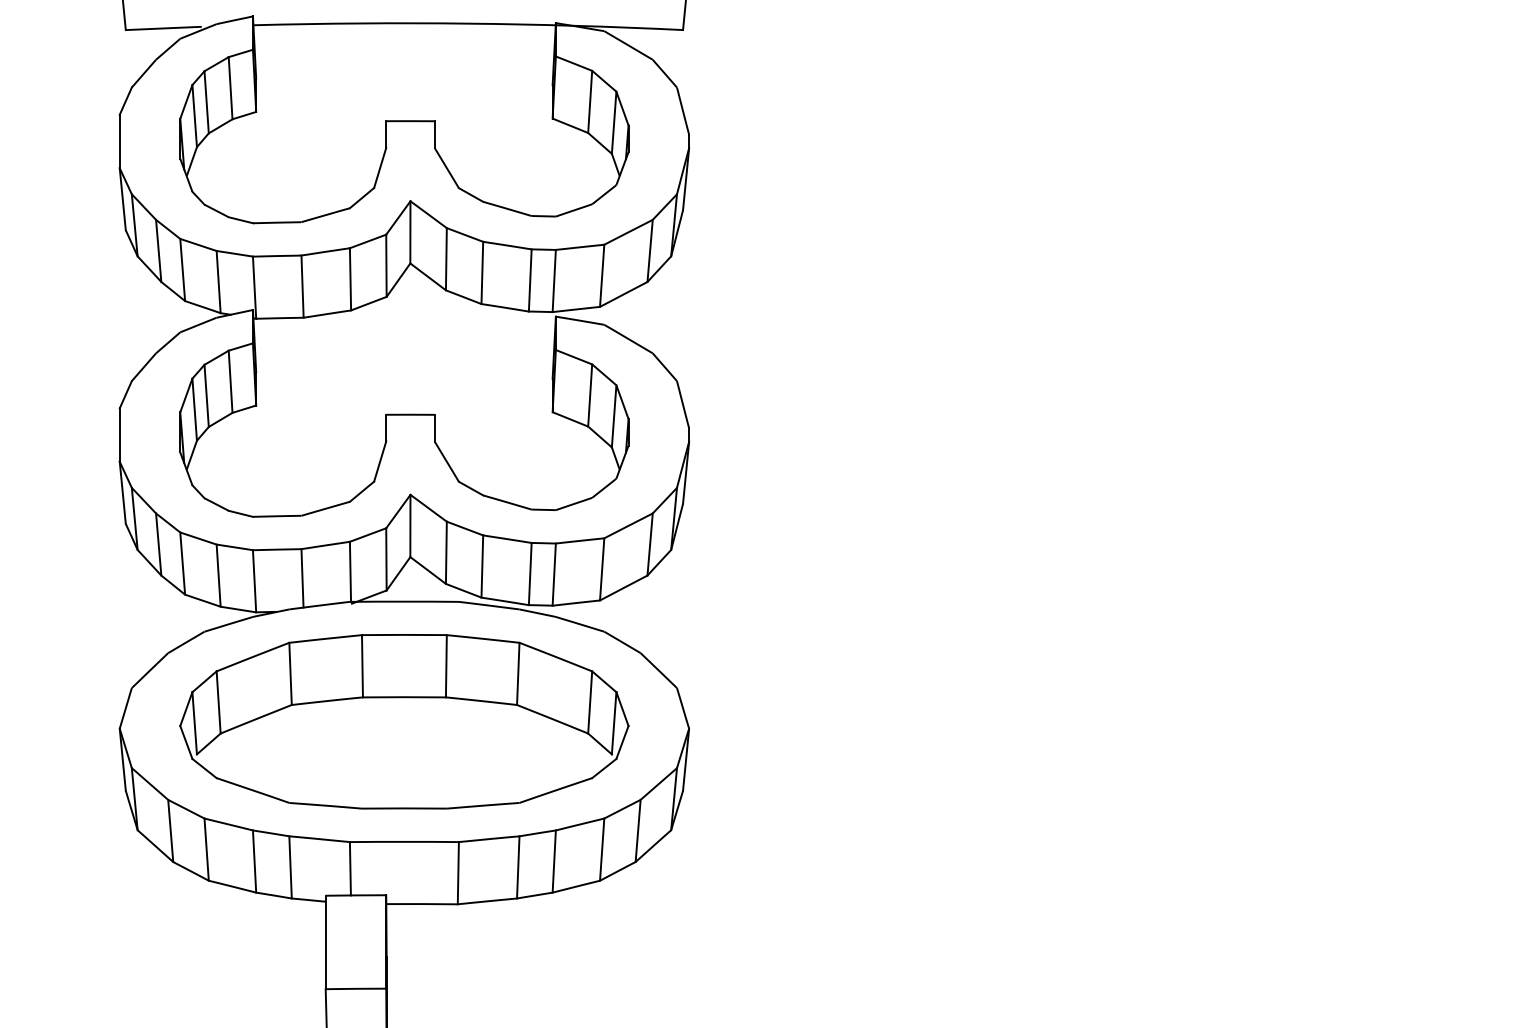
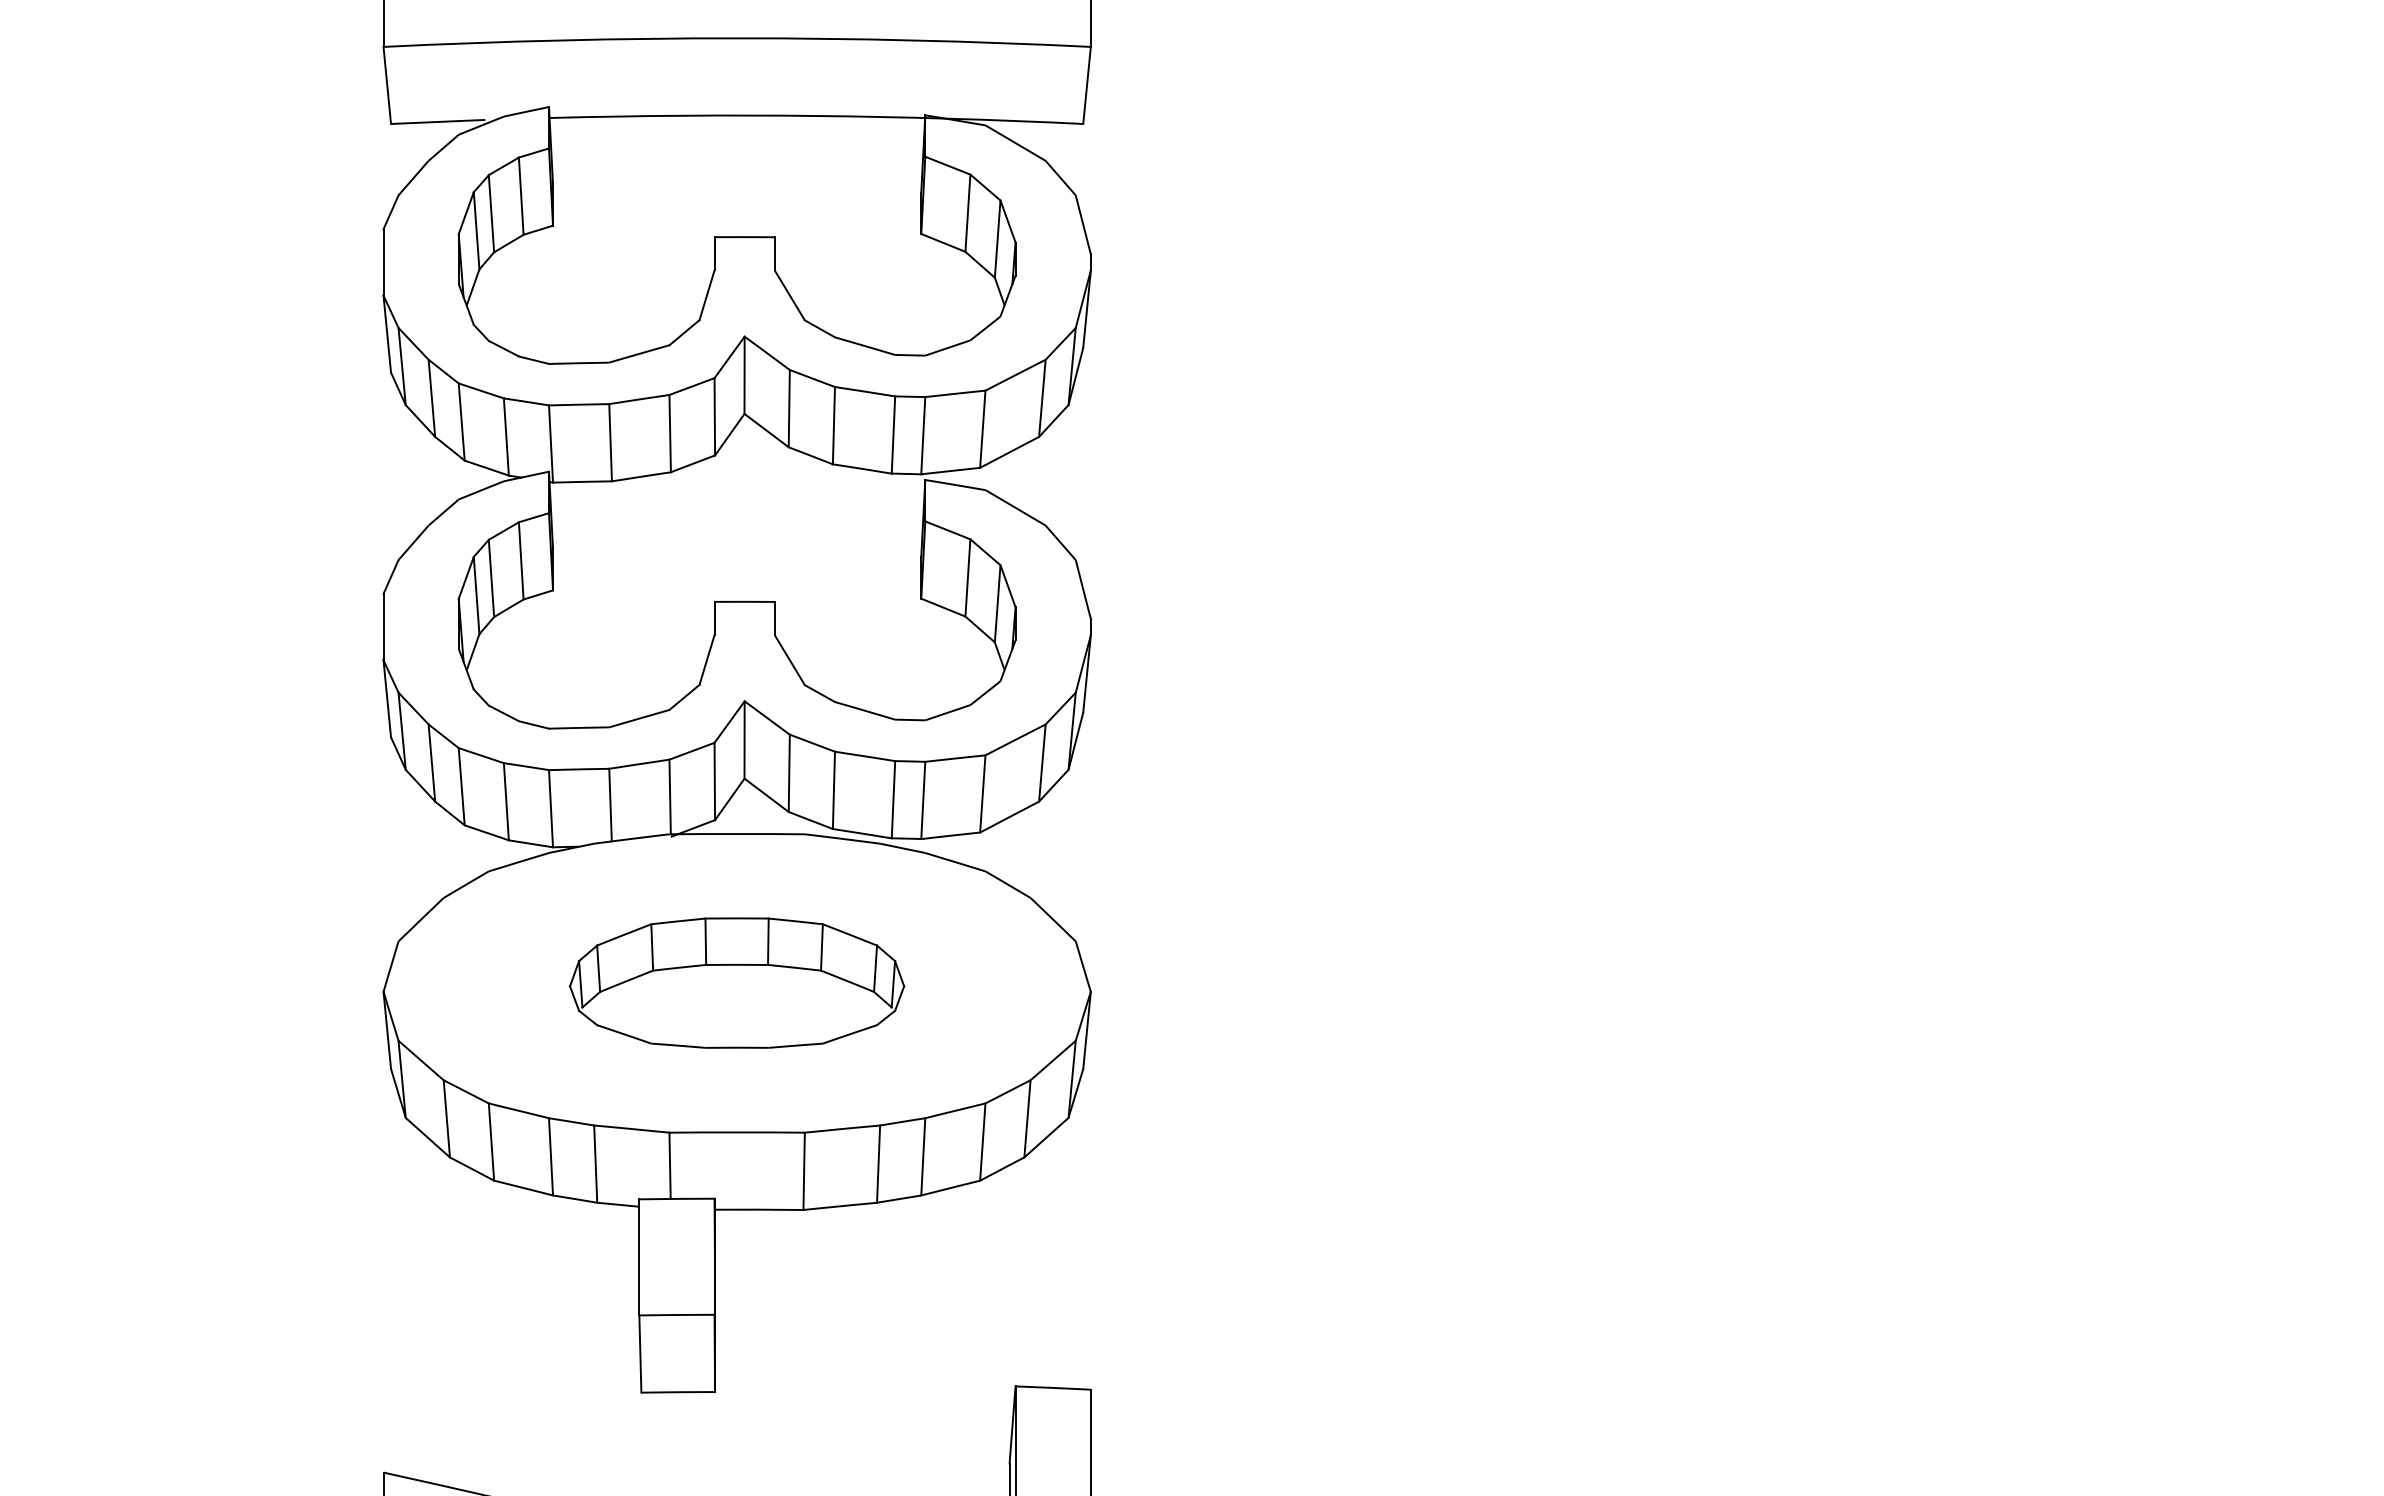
part: (403, 721) -> (736, 982), size x0.6

